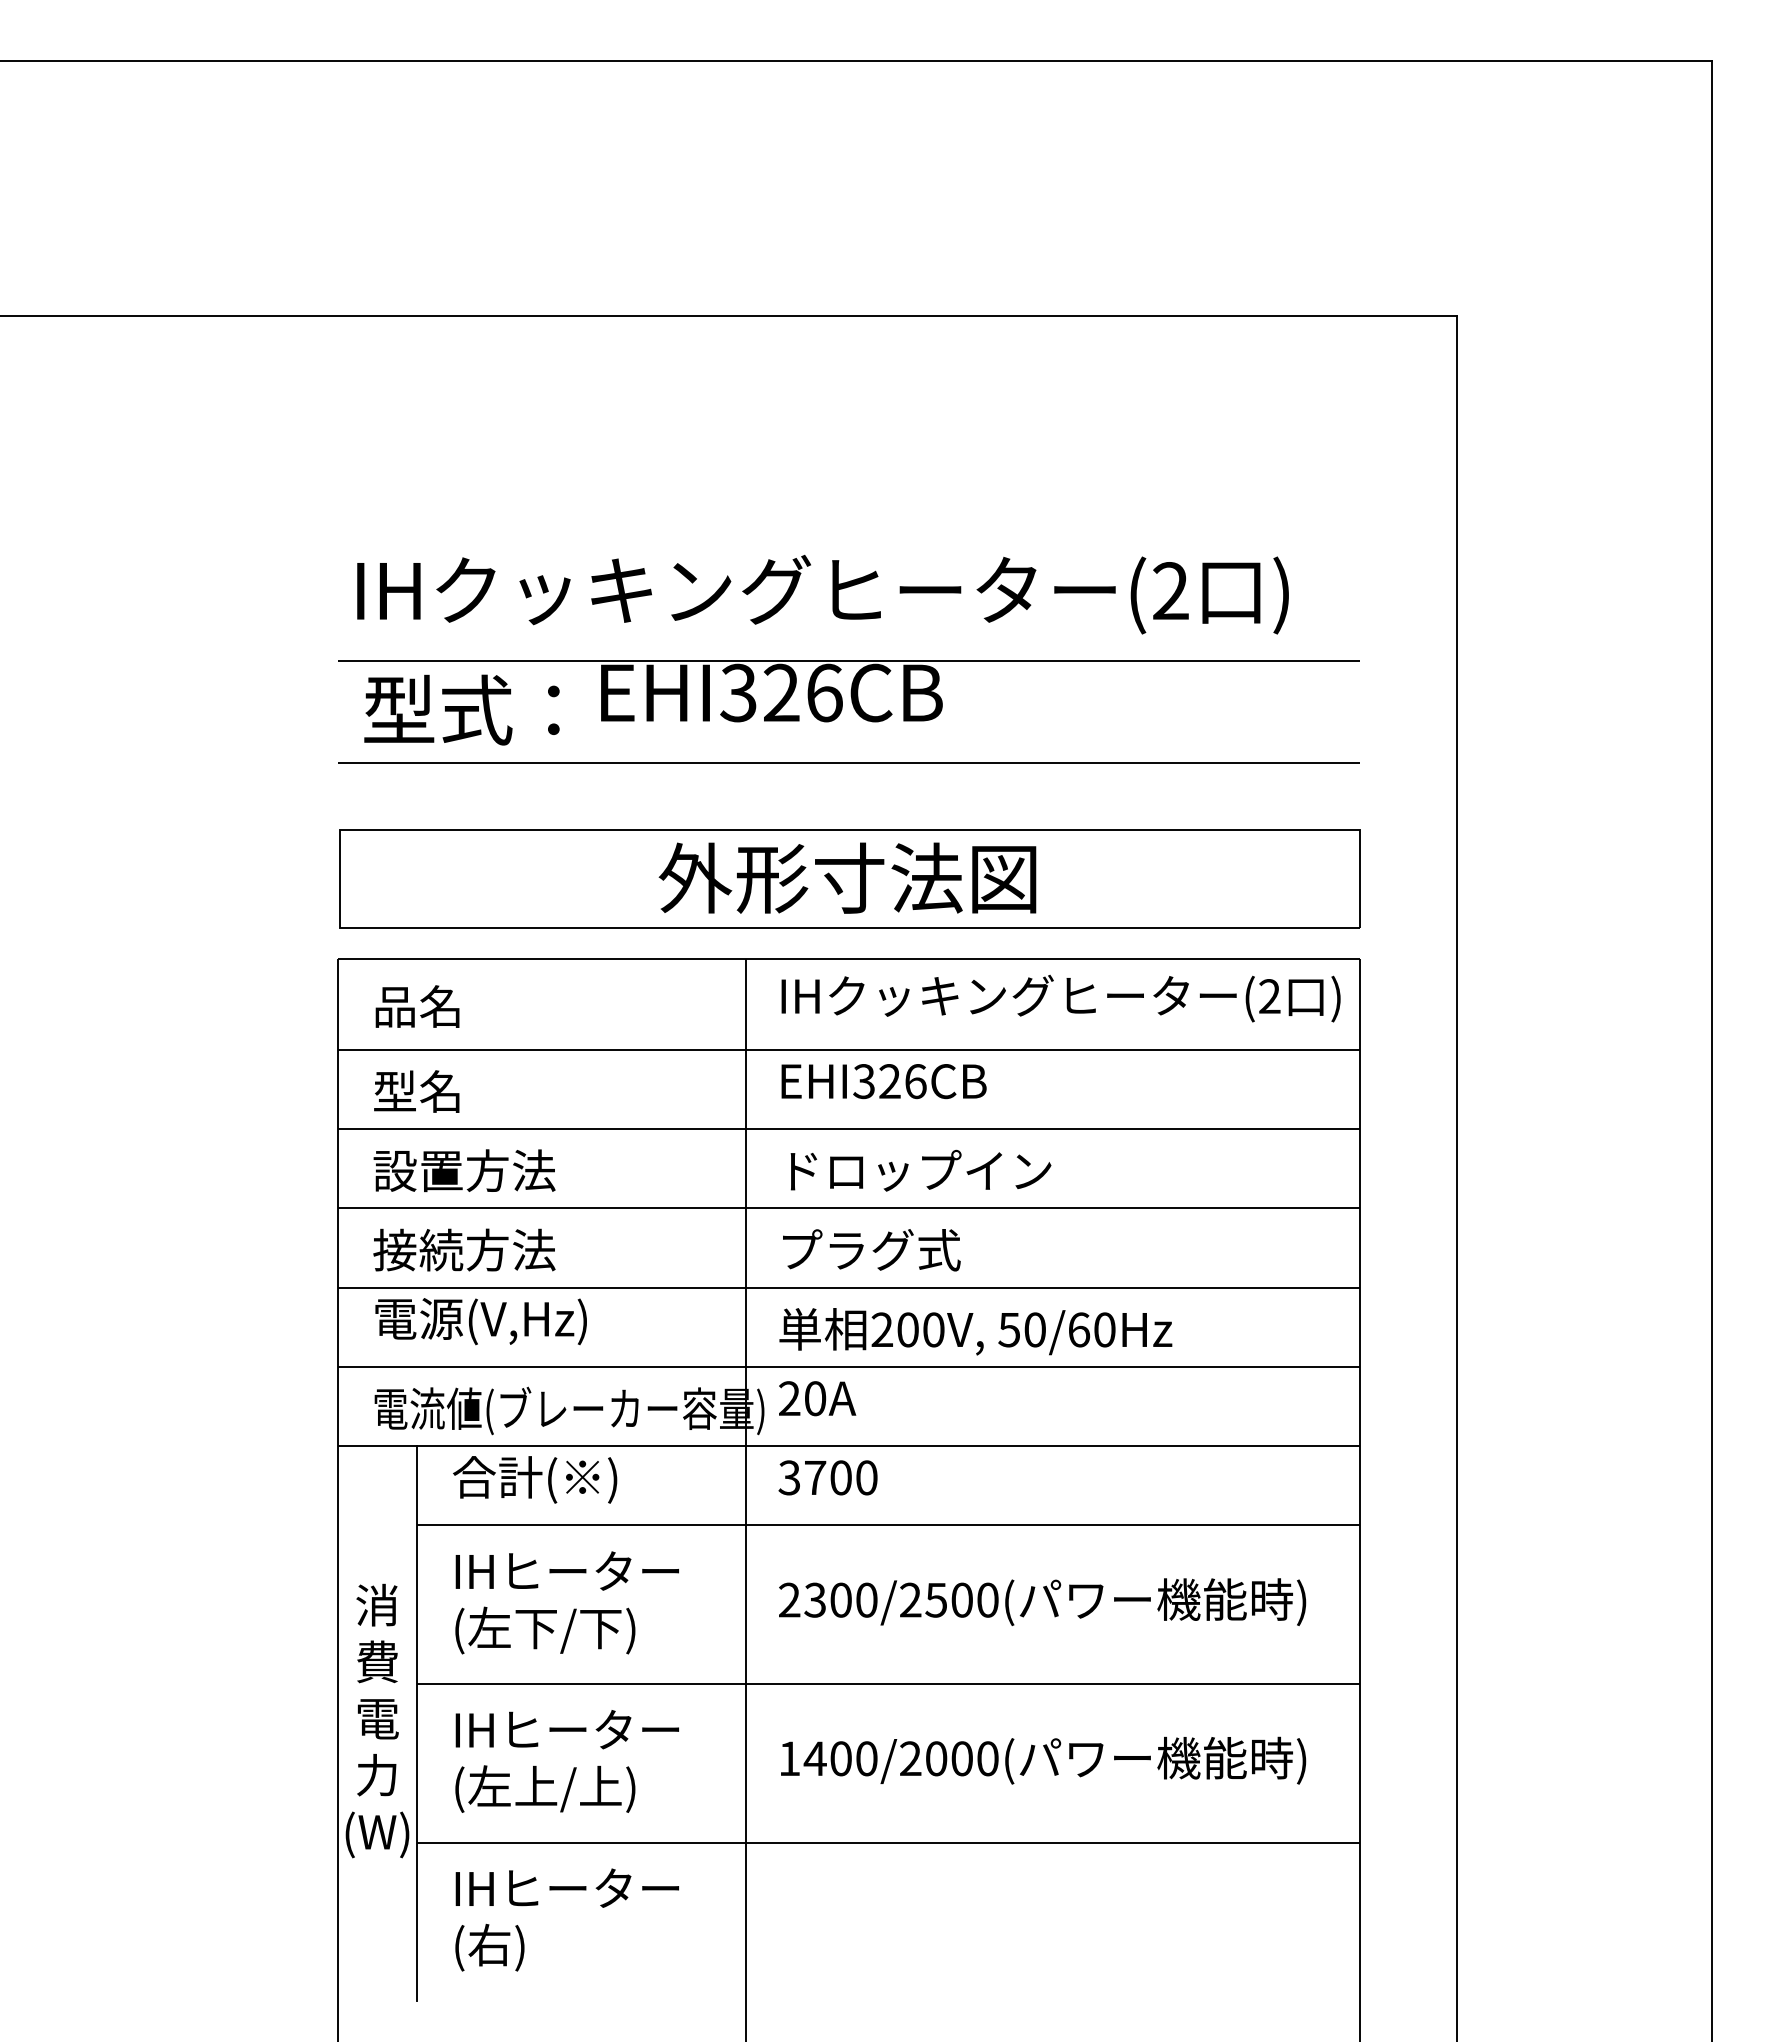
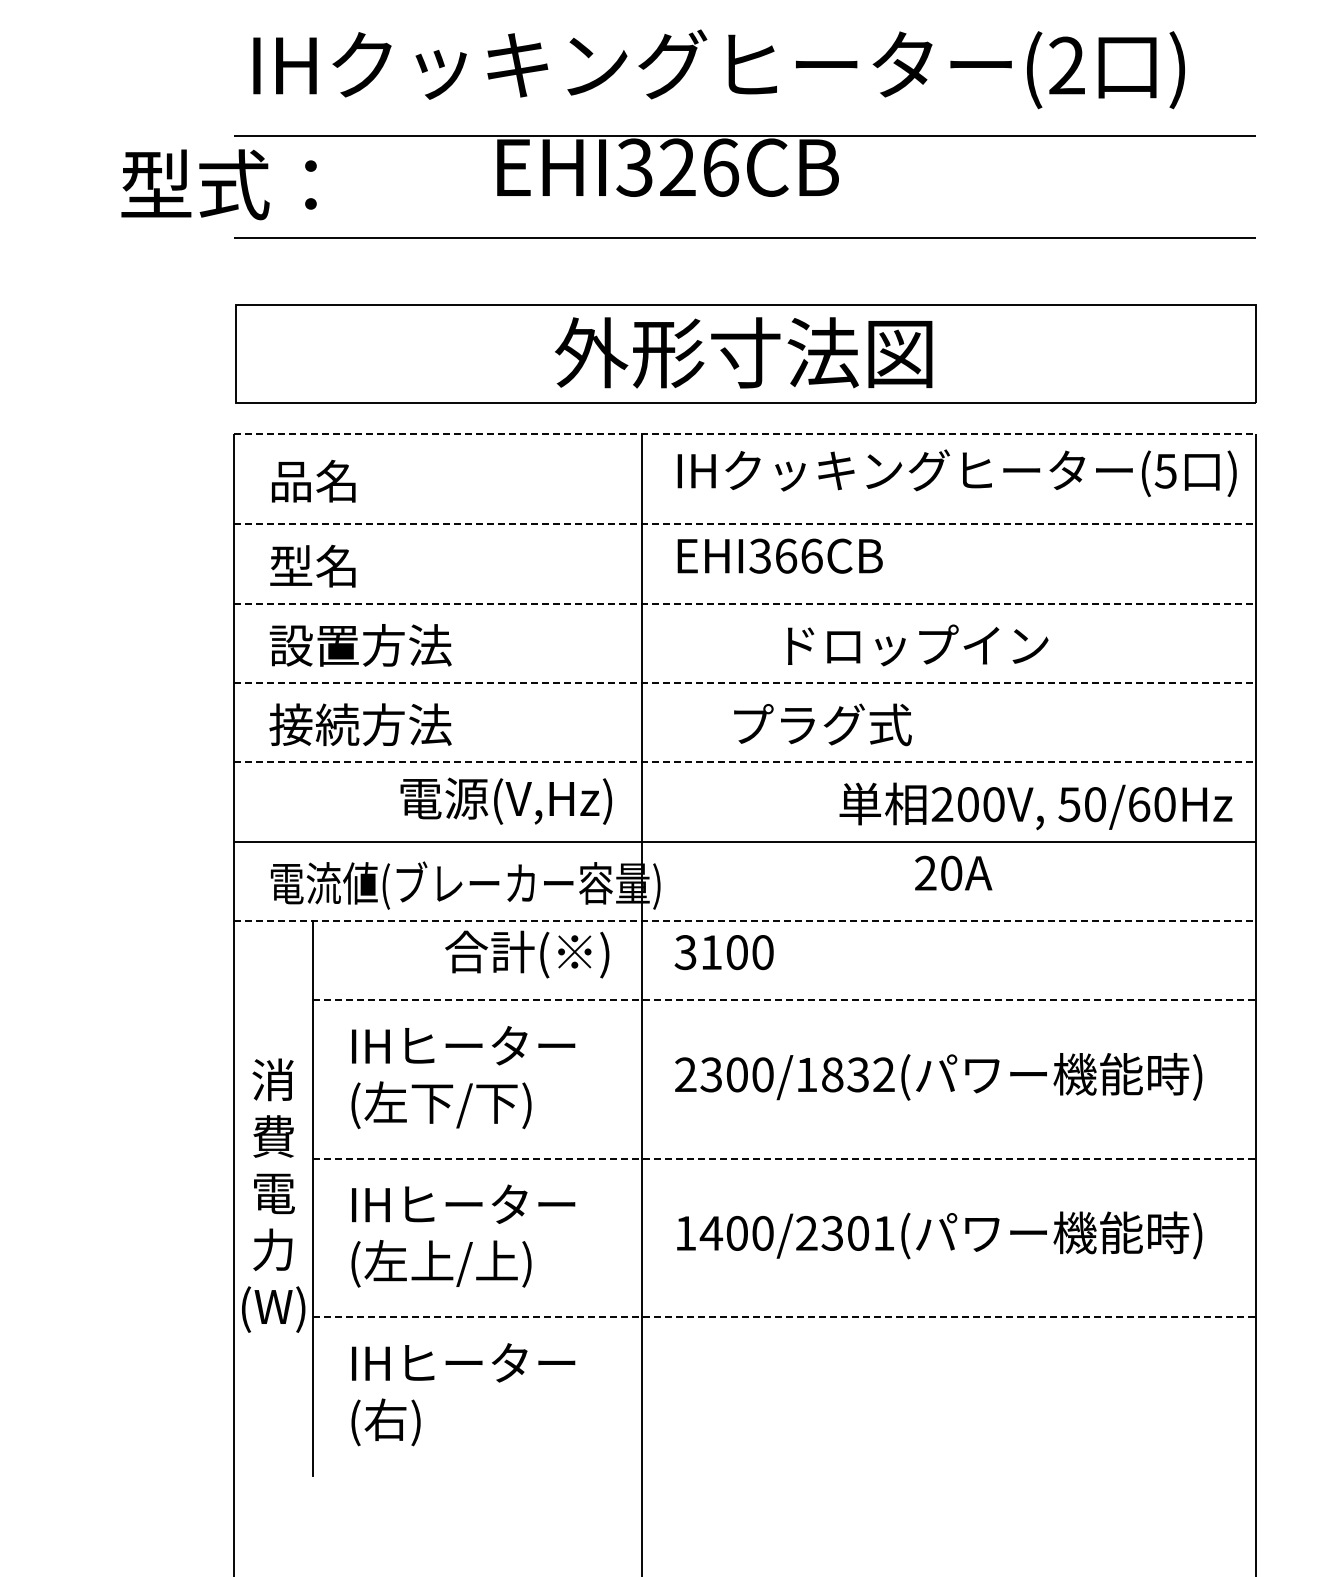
text: (461, 709) -> (218, 184), moved
line: (848, 959) -> (744, 434), solid -> dashed
text: (1269, 996) -> (1165, 471), (2 -> (5
line: (848, 1049) -> (744, 524), solid -> dashed
text: (889, 1081) -> (785, 556), EHI326CB -> EHI366CB
line: (848, 1128) -> (744, 603), solid -> dashed
text: (920, 1170) -> (917, 645), moved
line: (848, 1208) -> (744, 683), solid -> dashed
text: (871, 1250) -> (822, 725), moved
line: (848, 1287) -> (744, 762), solid -> dashed
text: (480, 1321) -> (505, 801), moved
text: (975, 1331) -> (1035, 806), moved
text: (817, 1398) -> (953, 873), moved
line: (848, 1446) -> (744, 921), solid -> dashed
text: (815, 1477) -> (711, 952), 3700 -> 3100
text: (535, 1479) -> (527, 954), moved
line: (888, 1525) -> (784, 1000), solid -> dashed
text: (949, 1599) -> (845, 1074), 2300/2500( -> 2300/1832(
line: (888, 1684) -> (784, 1159), solid -> dashed
text: (961, 1758) -> (857, 1233), 1400/2000( -> 1400/2301(
line: (888, 1842) -> (784, 1317), solid -> dashed

